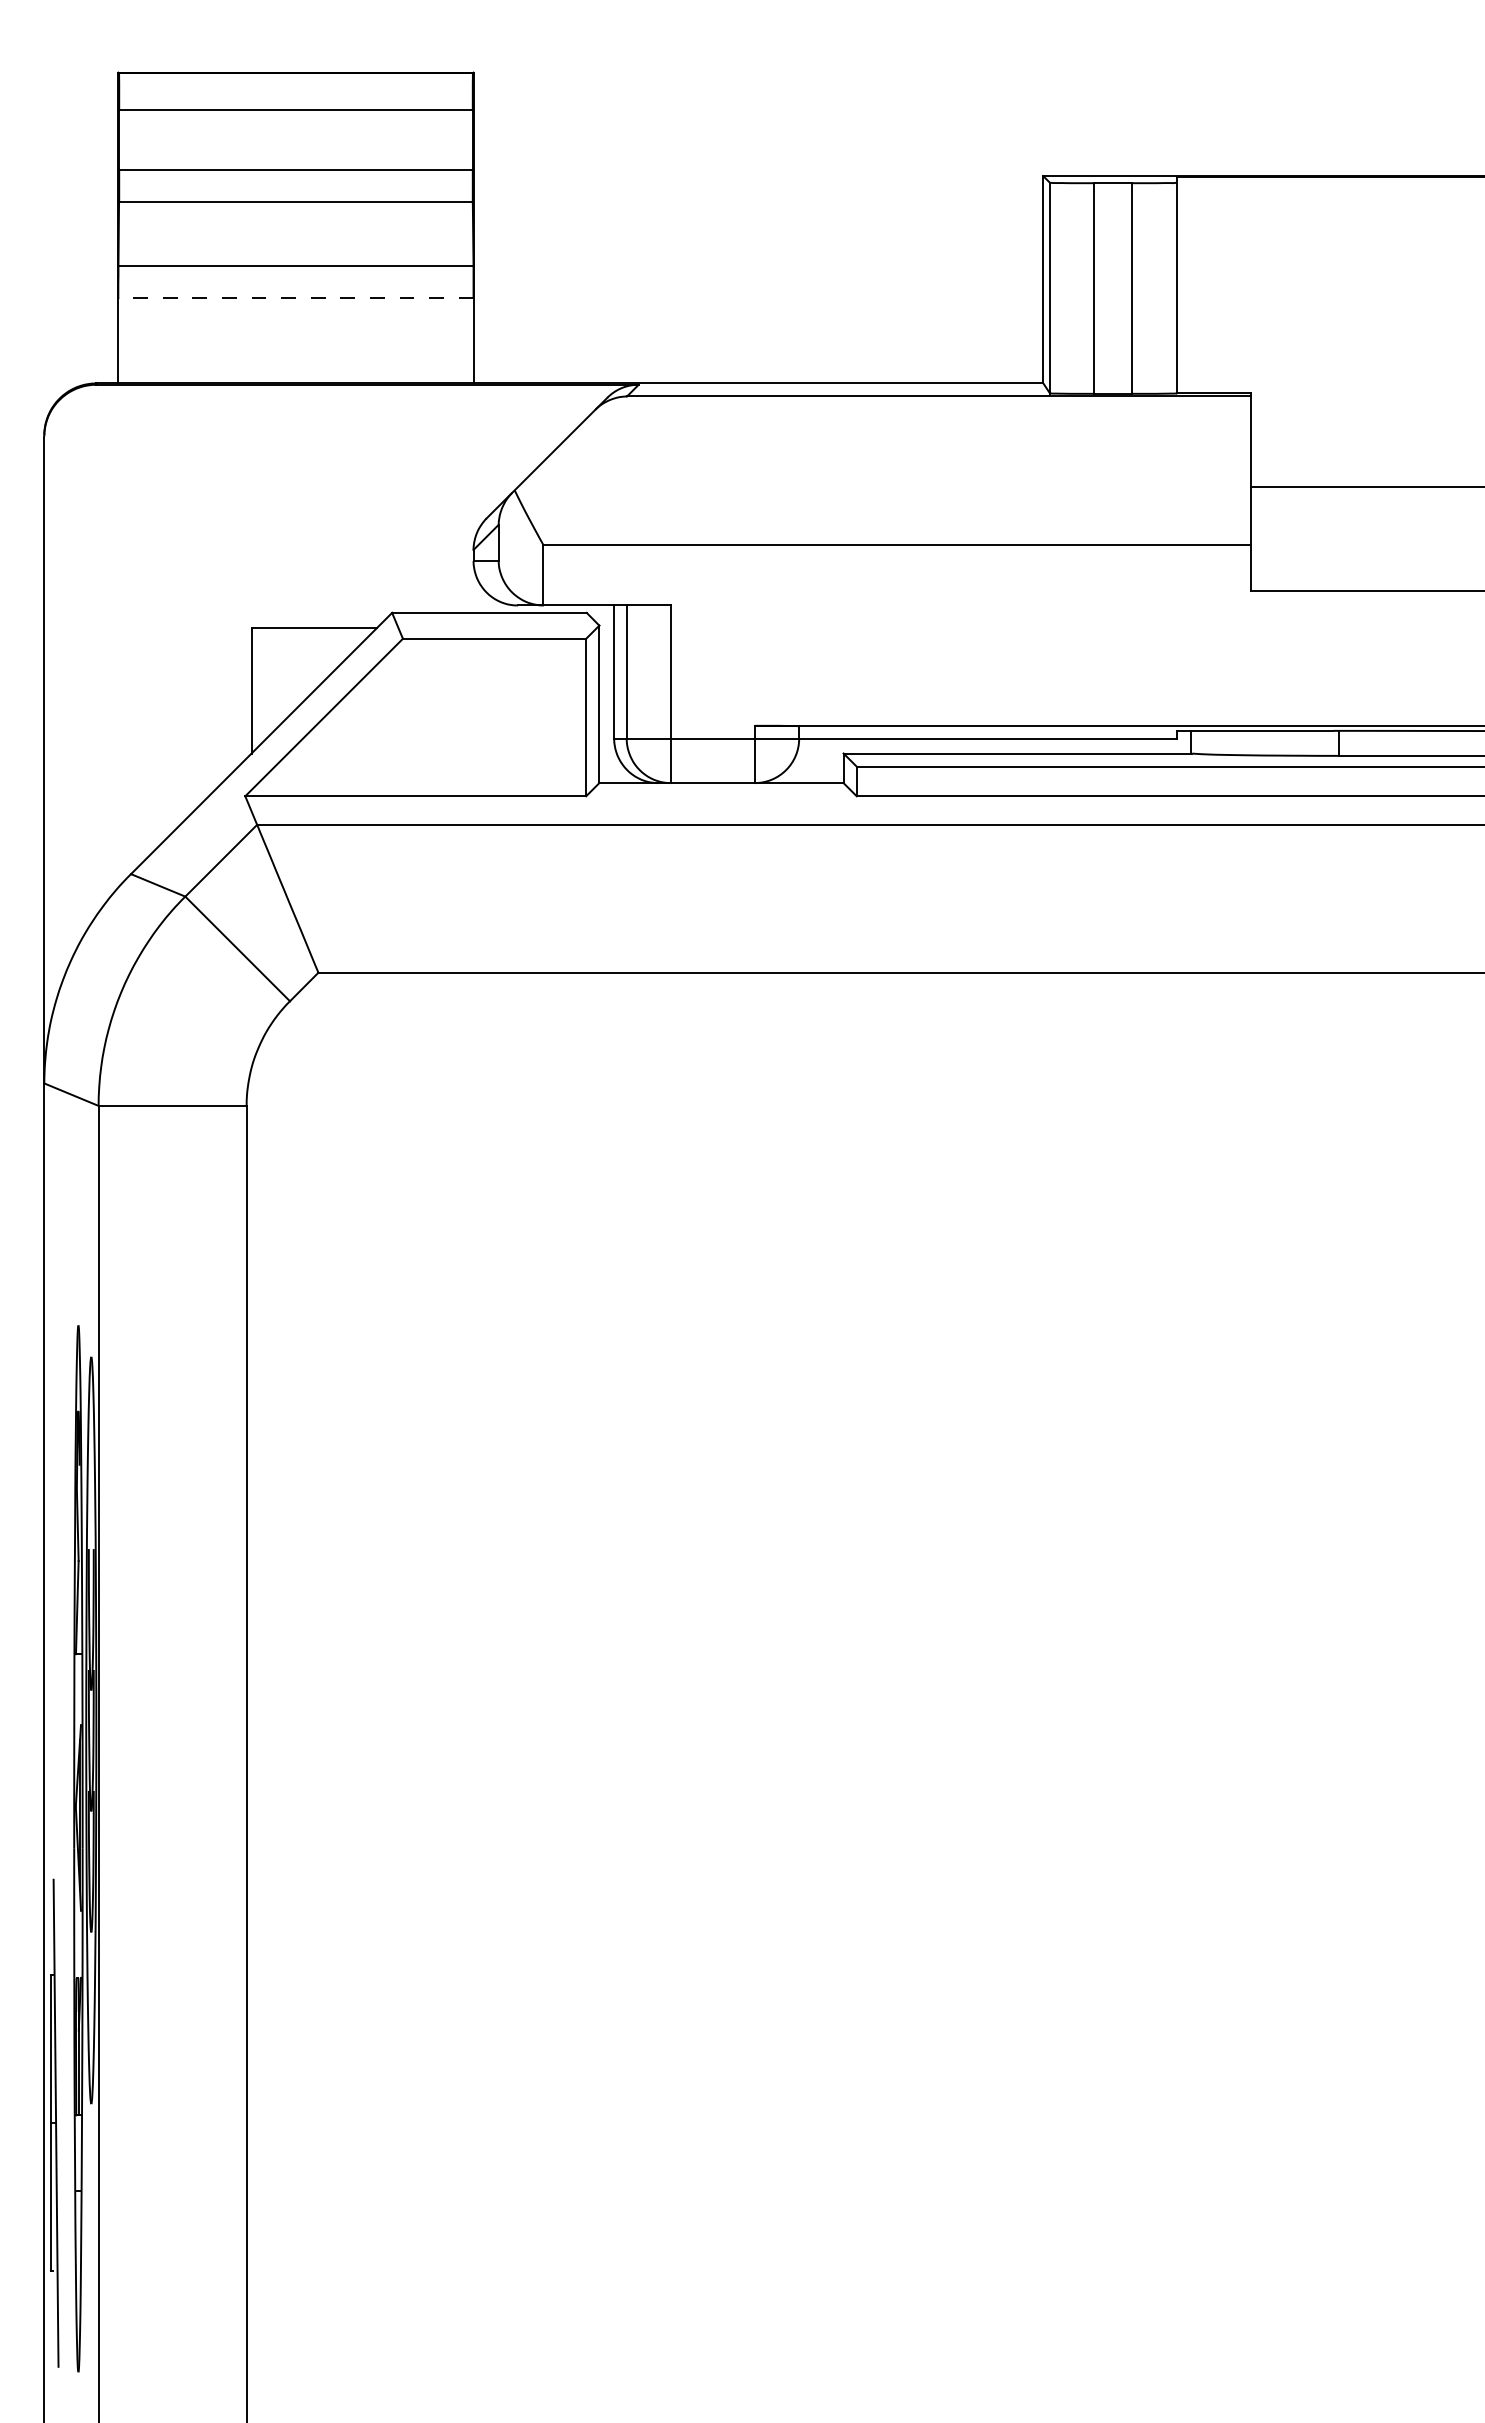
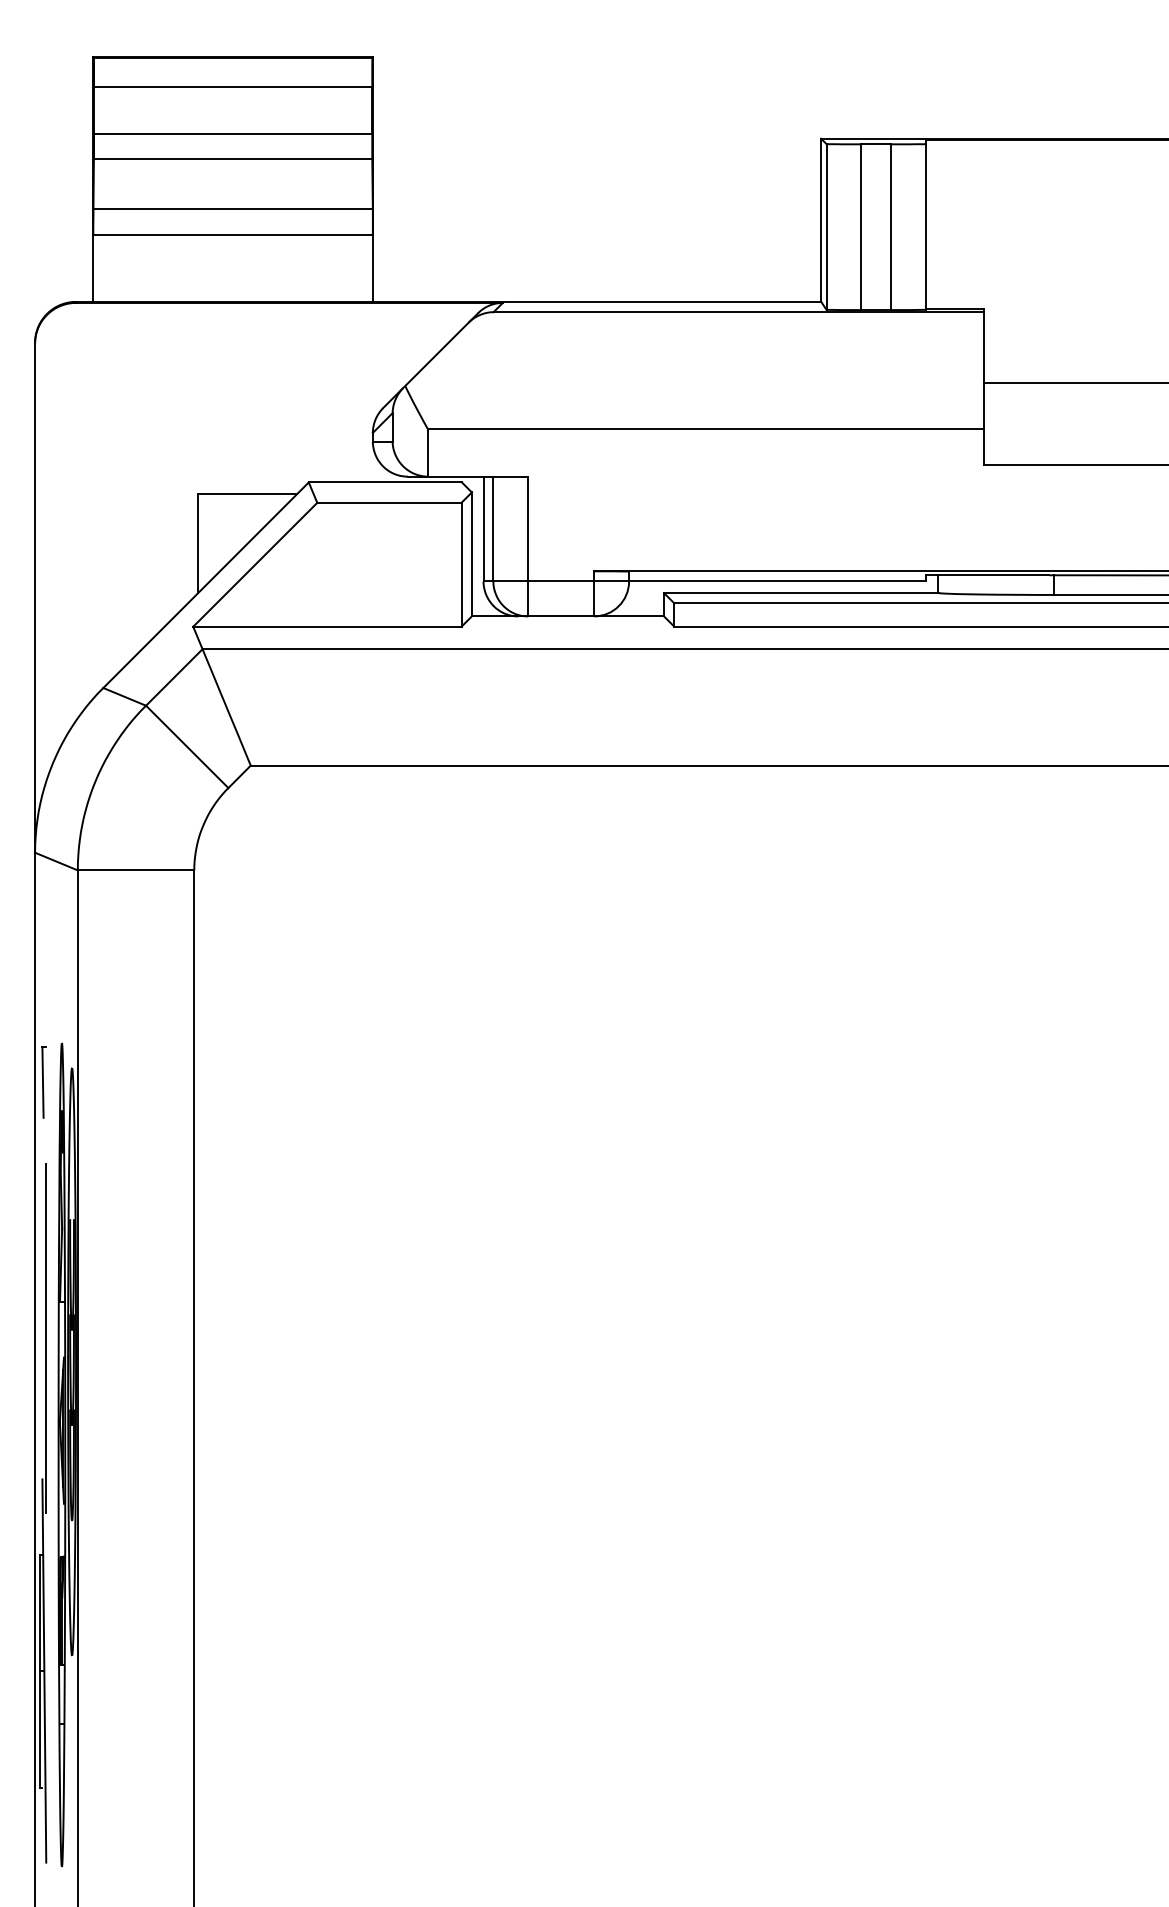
line: (295, 297) -> (232, 234), dashed -> solid
part: (55, 1375) -> (43, 1082), added
line: (58, 1700) -> (46, 1338), added

